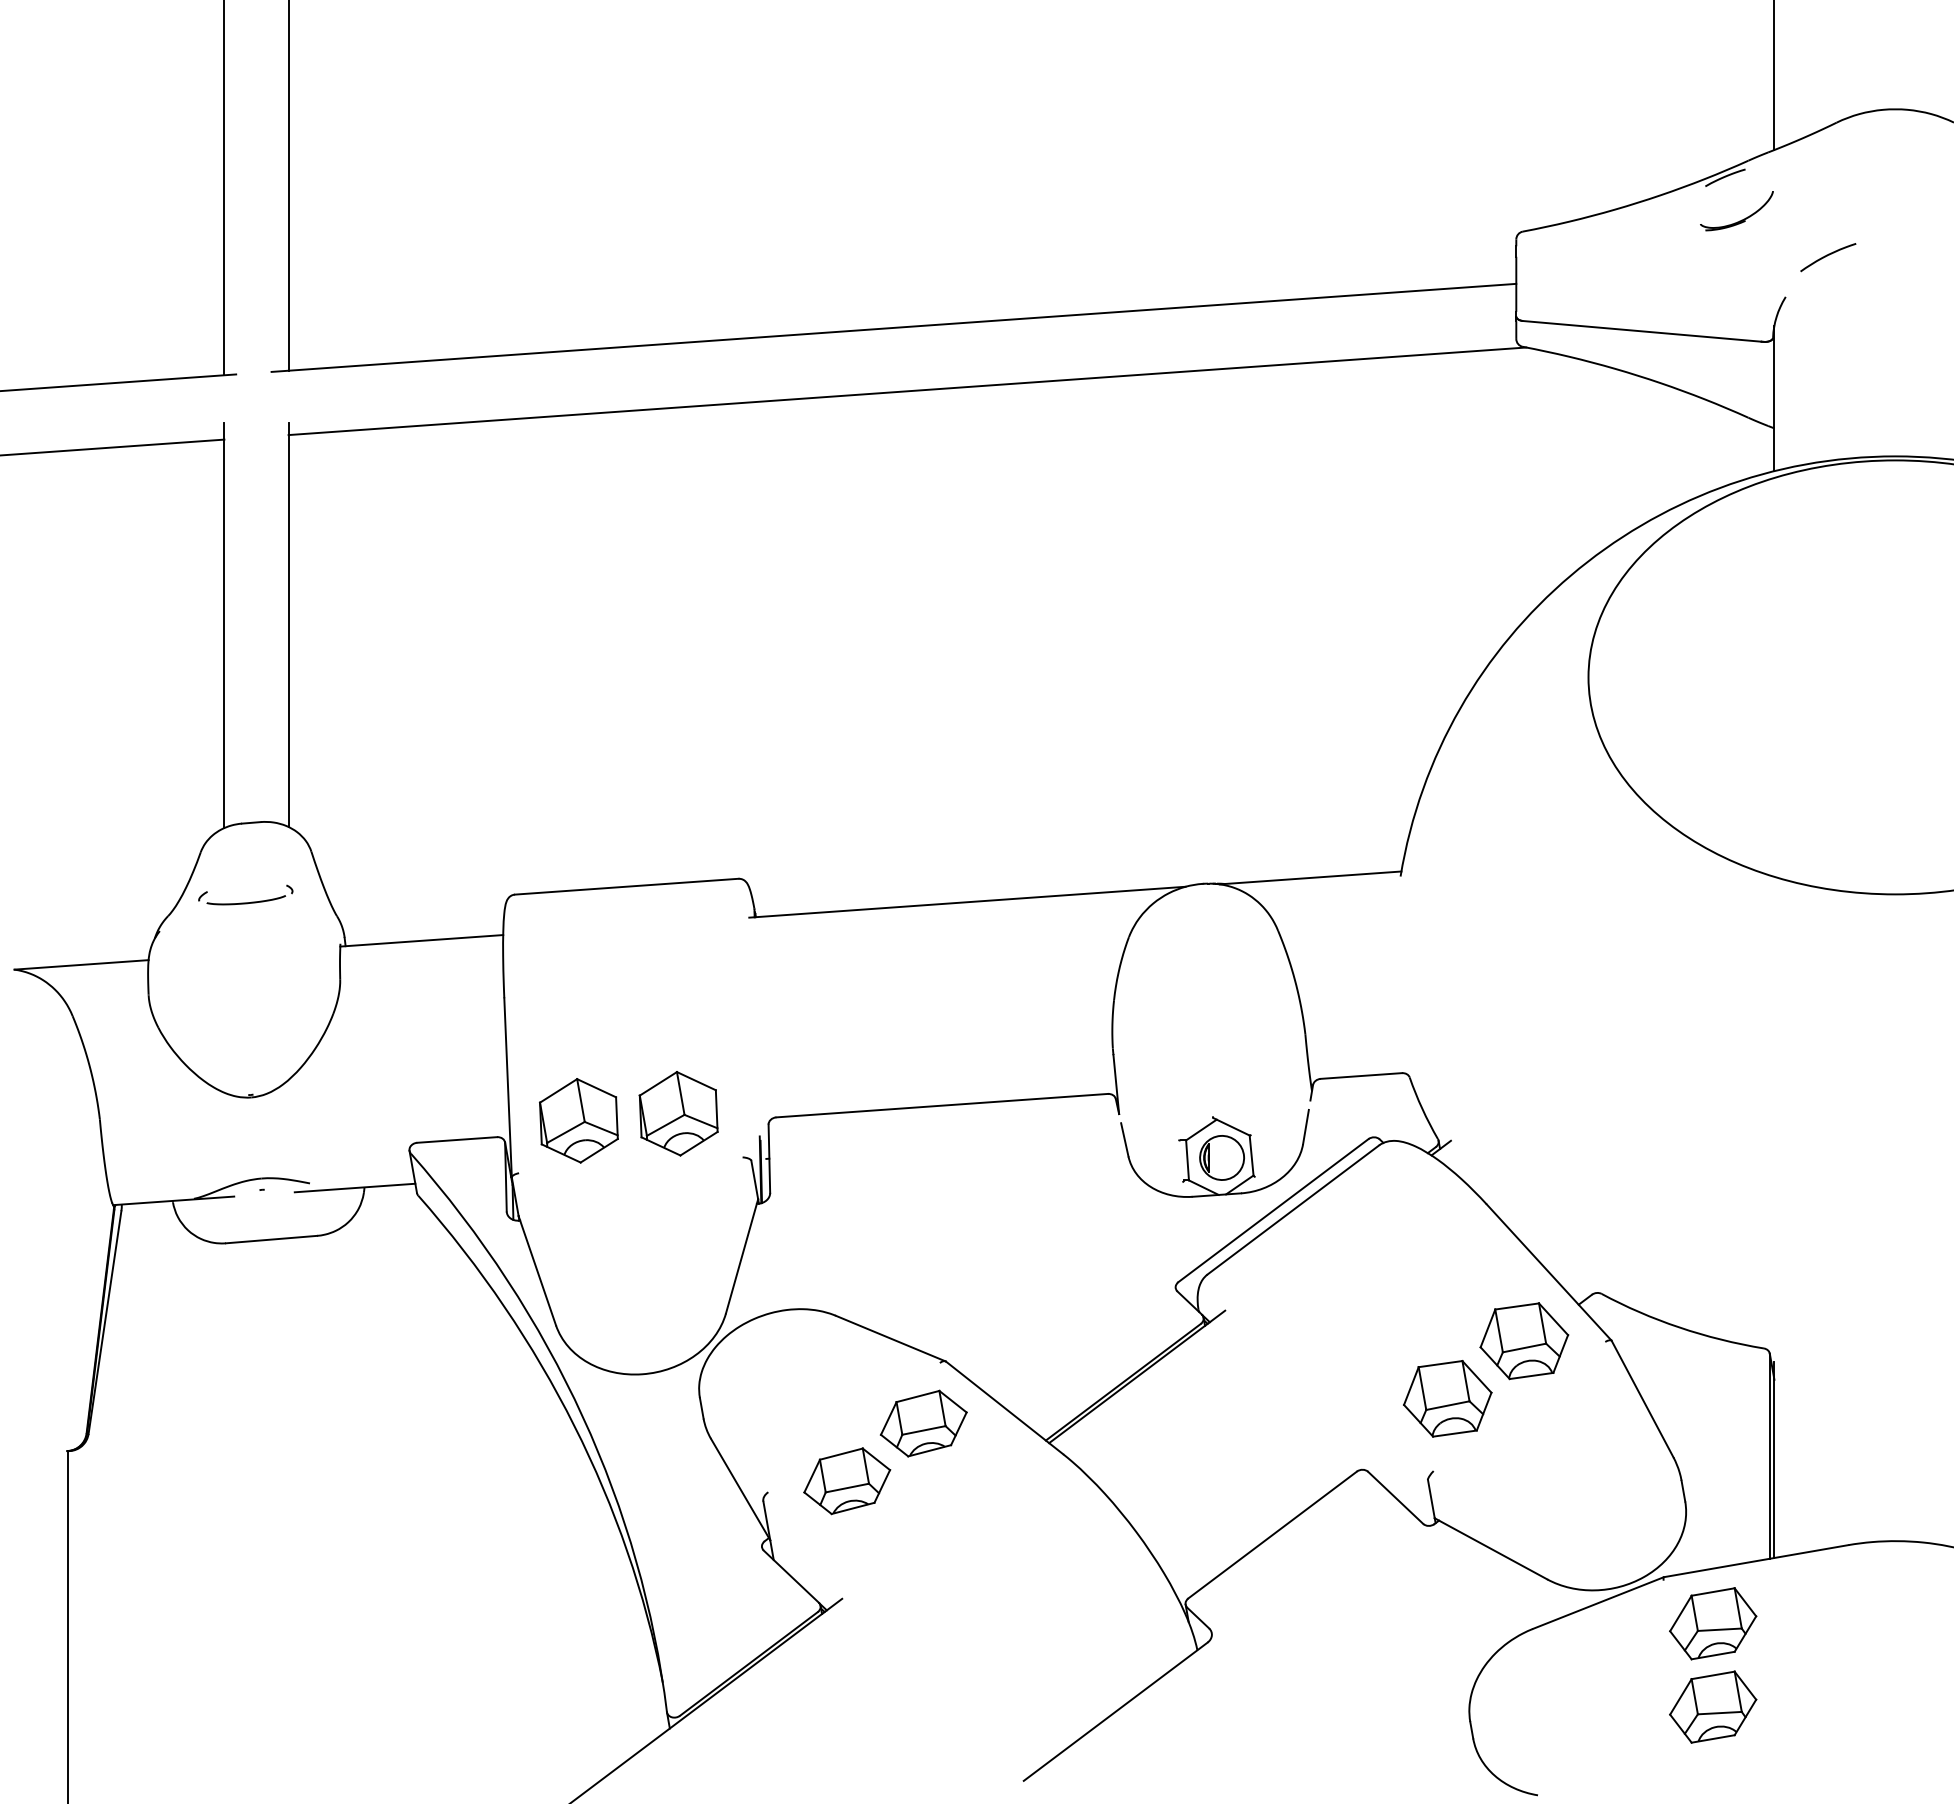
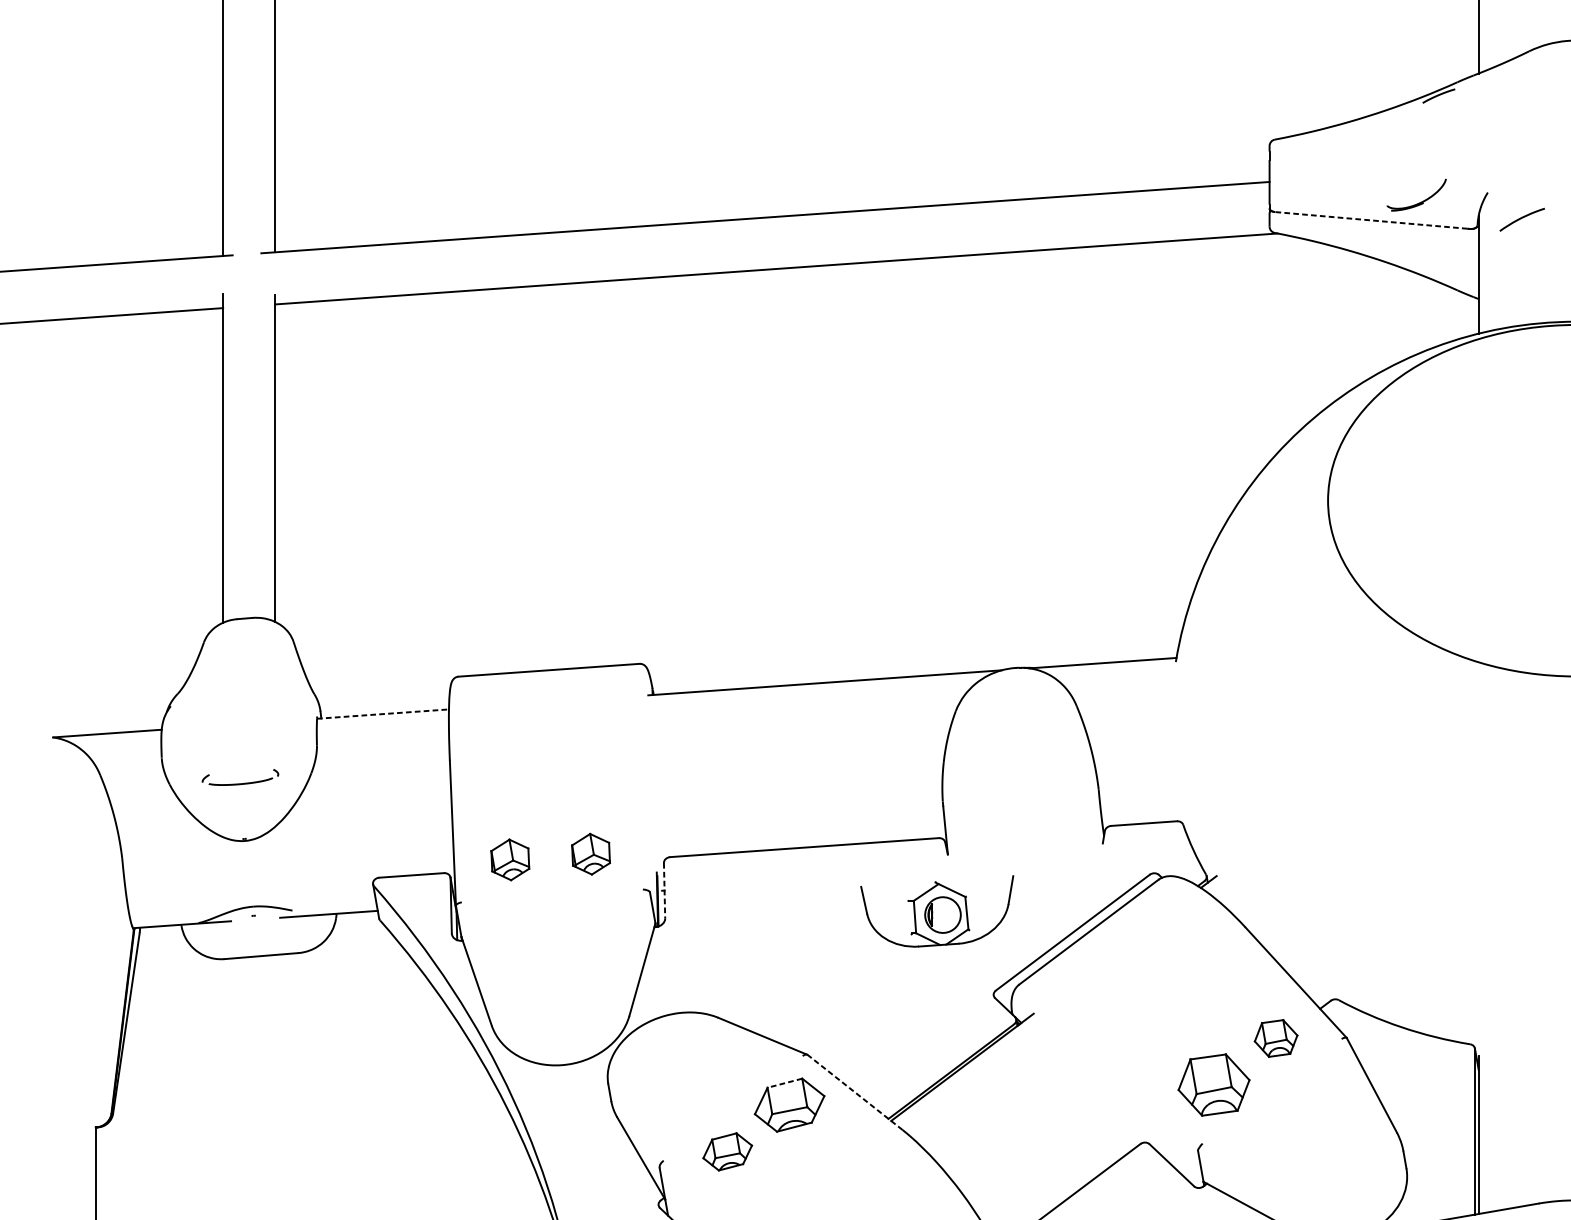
part: (1741, 219) -> (1420, 201), moved
curve: (1827, 256) -> (1521, 218), moved
line: (1641, 331) -> (1370, 220), solid -> dashed
part: (245, 902) -> (240, 783), moved
line: (421, 940) -> (382, 713), solid -> dashed
part: (678, 1113) -> (590, 853), size x0.6
part: (578, 1120) -> (509, 859), size x0.6
part: (1214, 1153) -> (936, 911), moved
line: (769, 1159) -> (664, 891), solid -> dashed
part: (1524, 1341) -> (1276, 1038), size x0.6
line: (917, 1396) -> (784, 1083), solid -> dashed
line: (1004, 1407) -> (855, 1092), solid -> dashed
part: (847, 1481) -> (727, 1152), size x0.7

